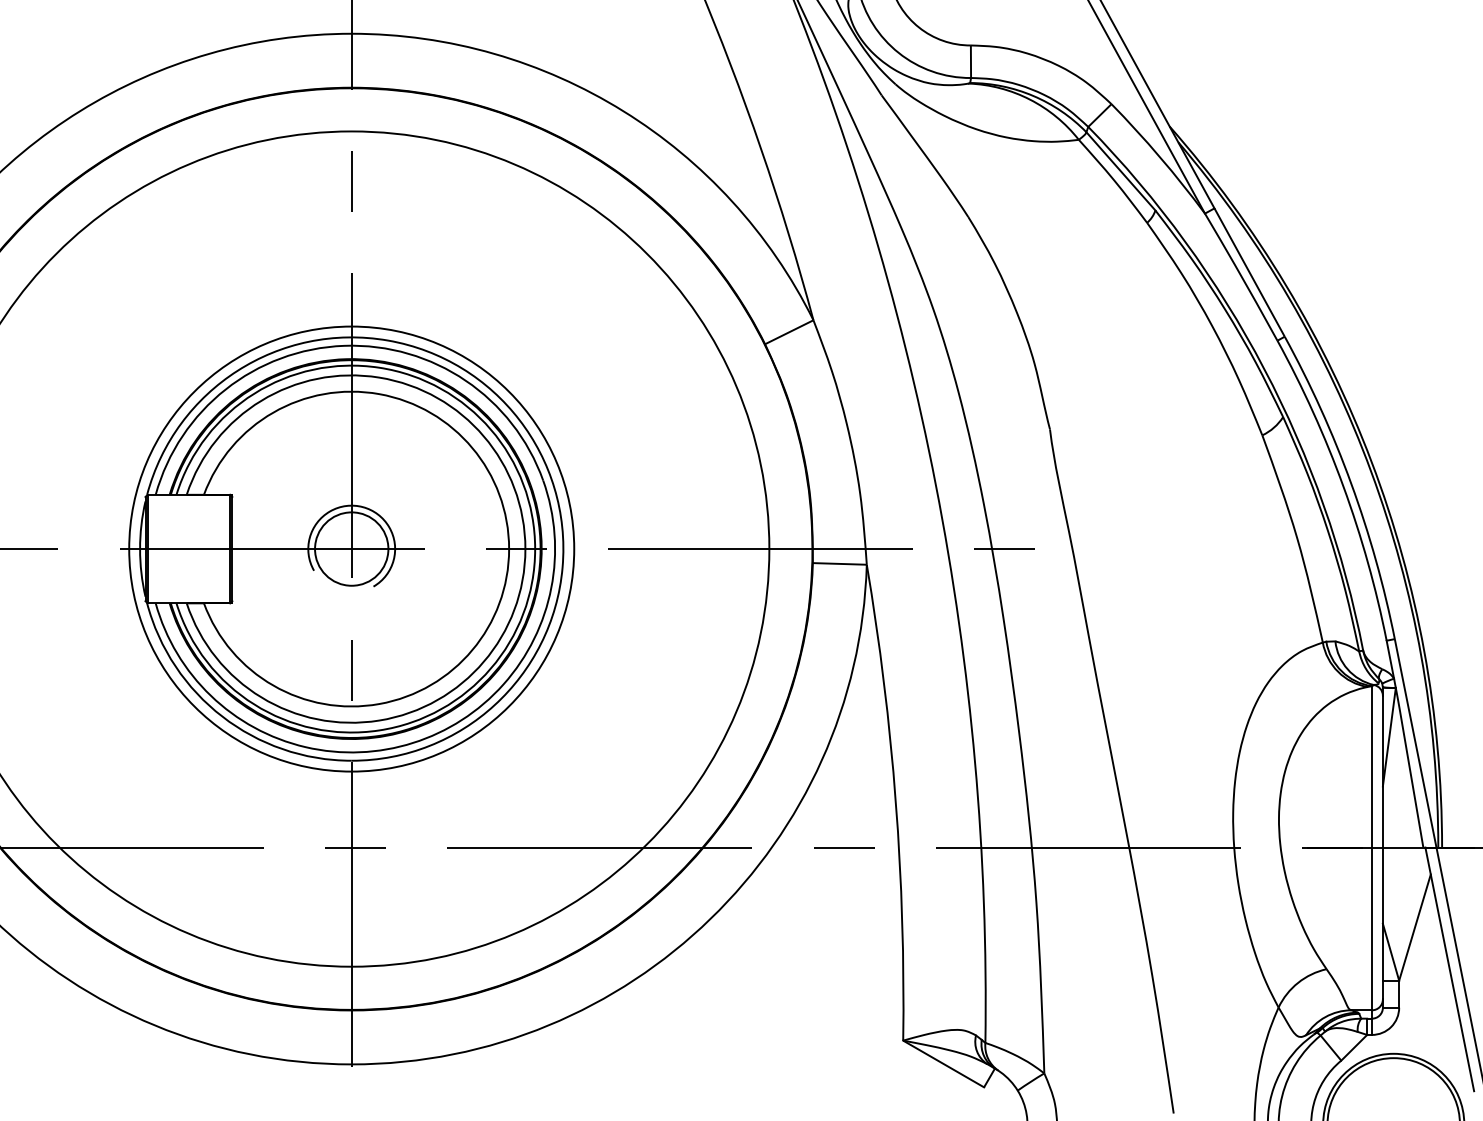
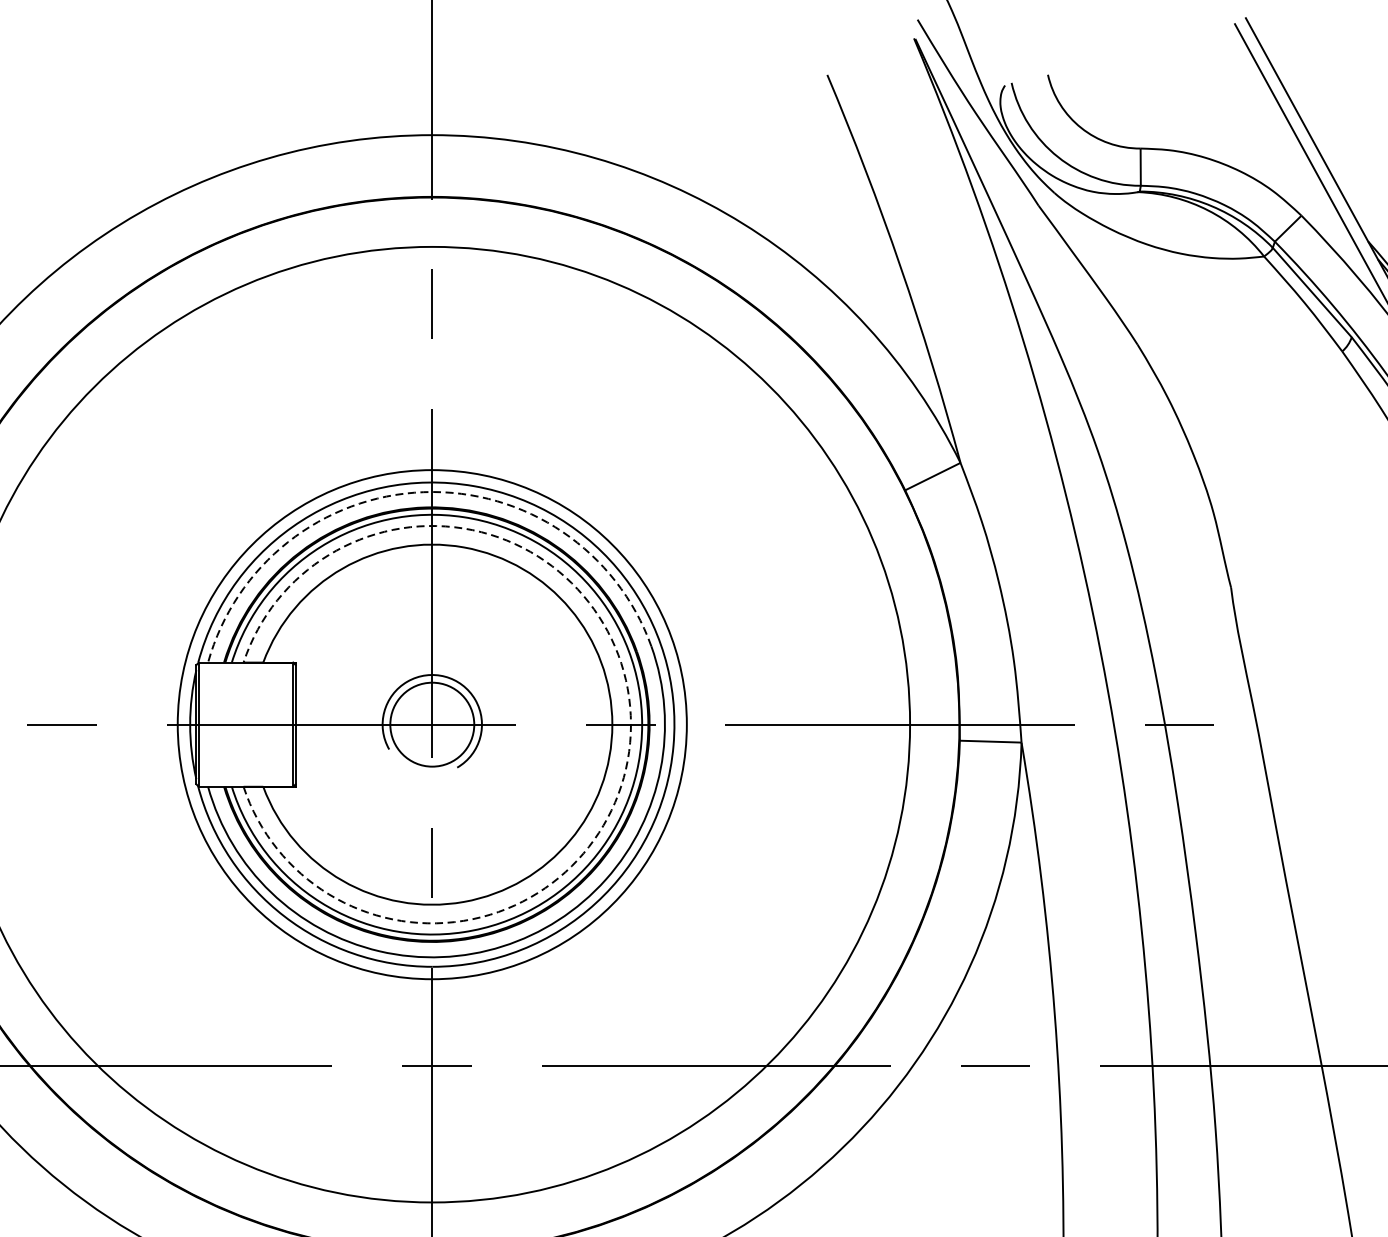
arc: (344, 345) -> (424, 491), solid -> dashed
arc: (525, 549) -> (631, 725), solid -> dashed

